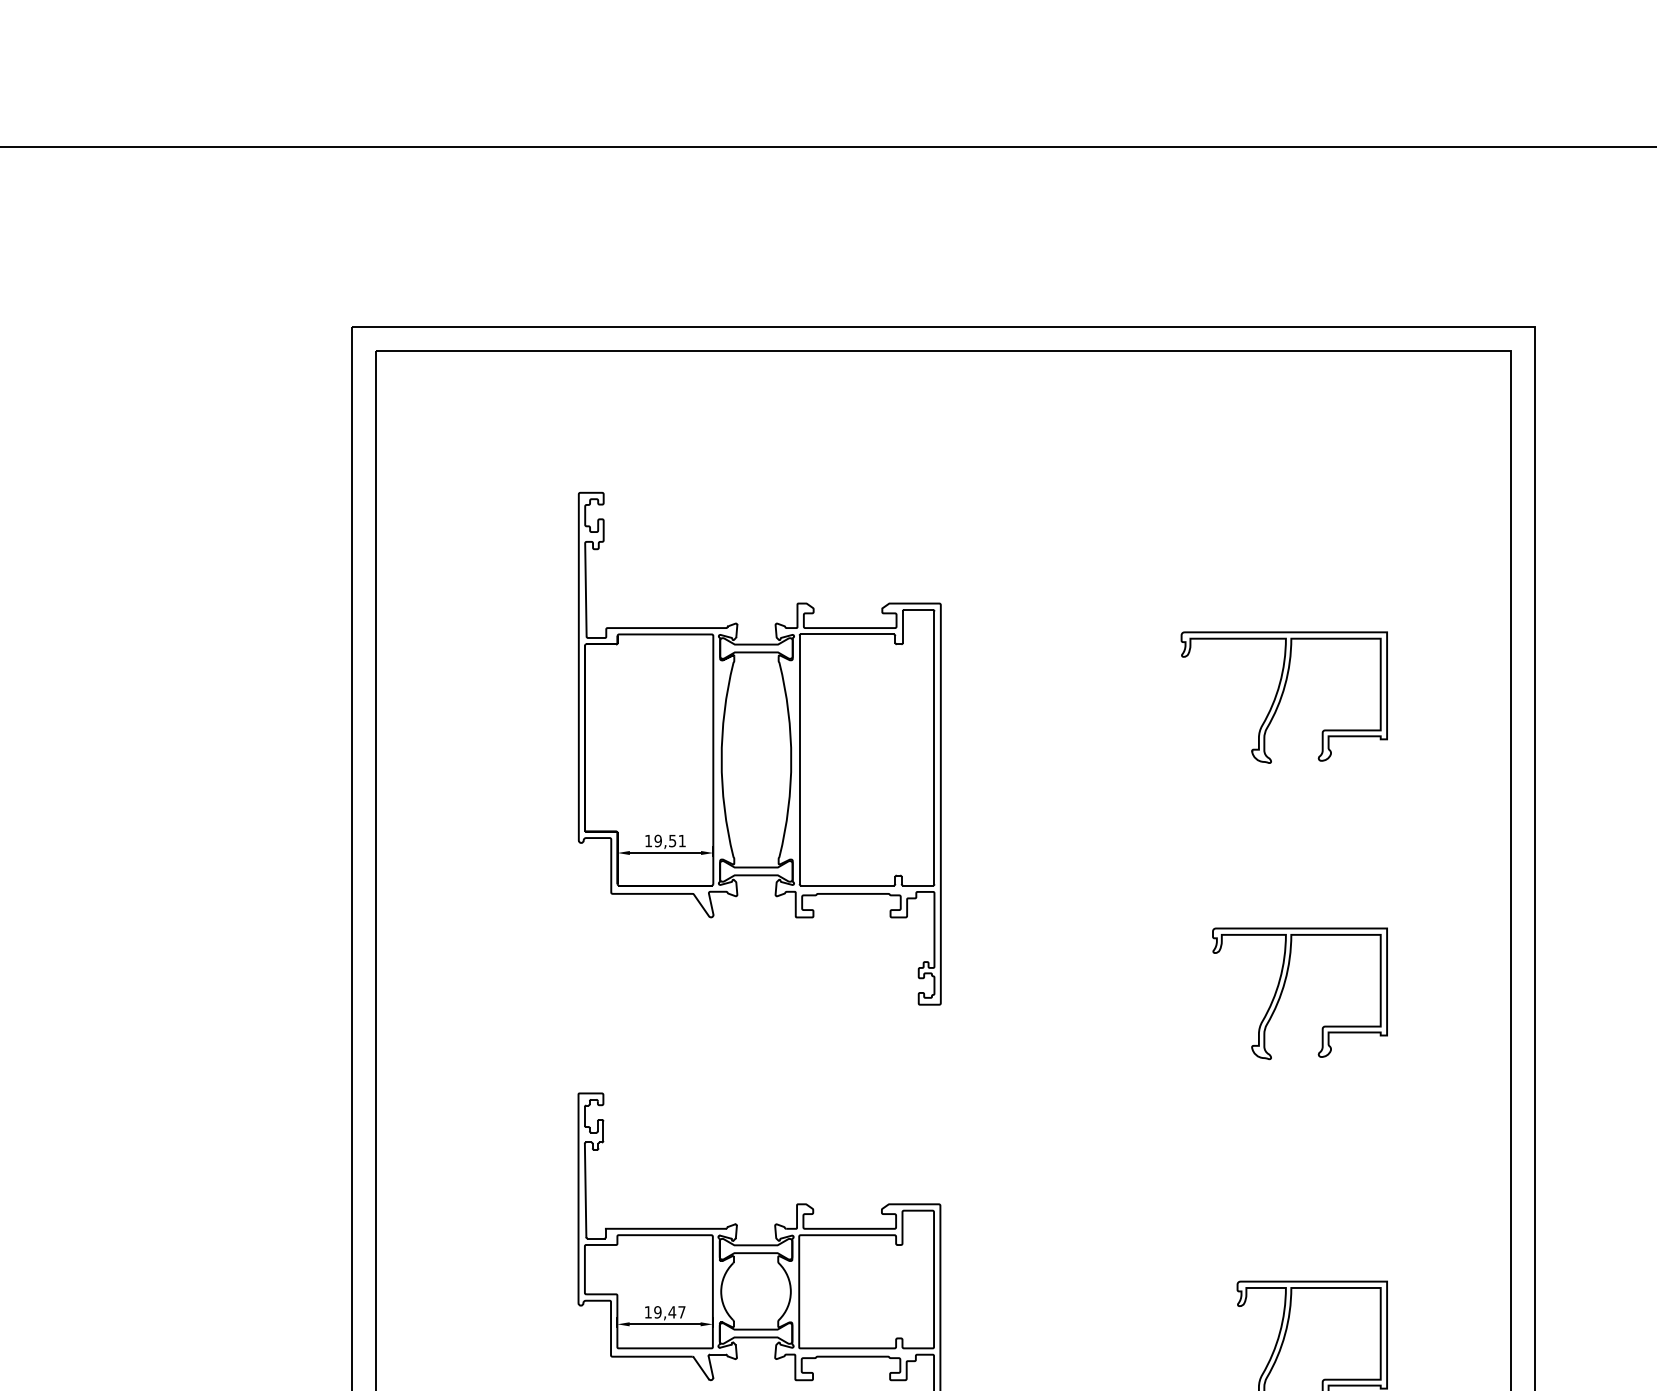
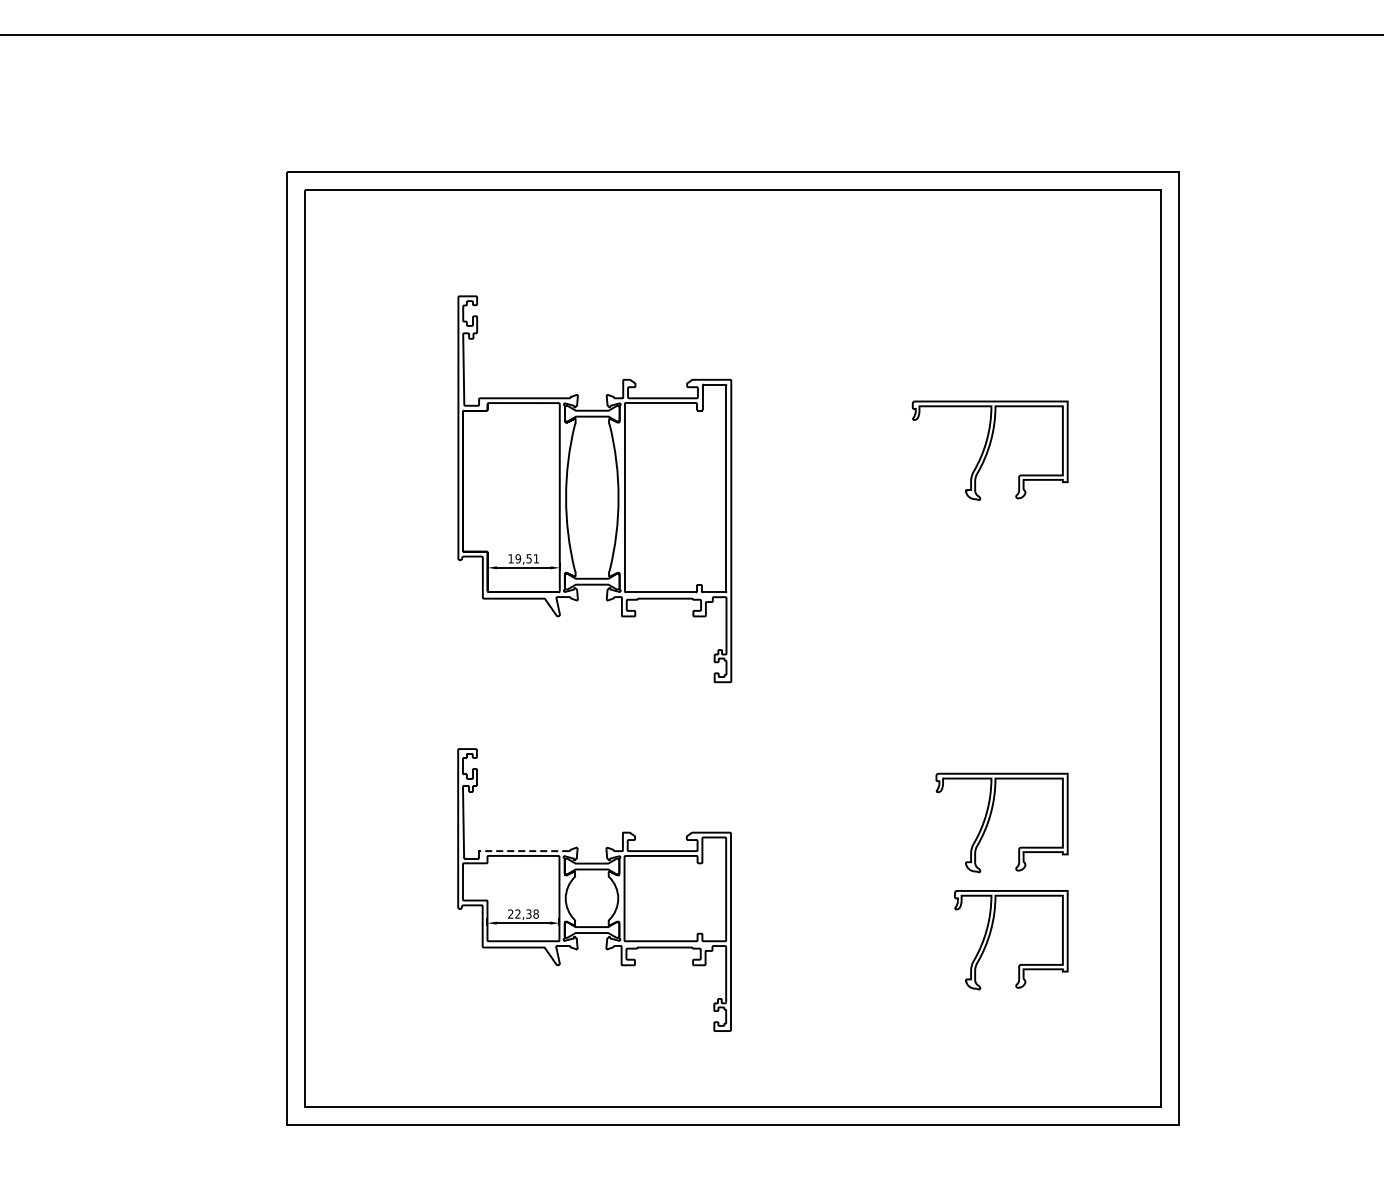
part: (1284, 987) -> (990, 818), moved
line: (665, 1229) -> (523, 851), solid -> dashed
text: (665, 1311) -> (523, 913), 19,47 -> 22,38

